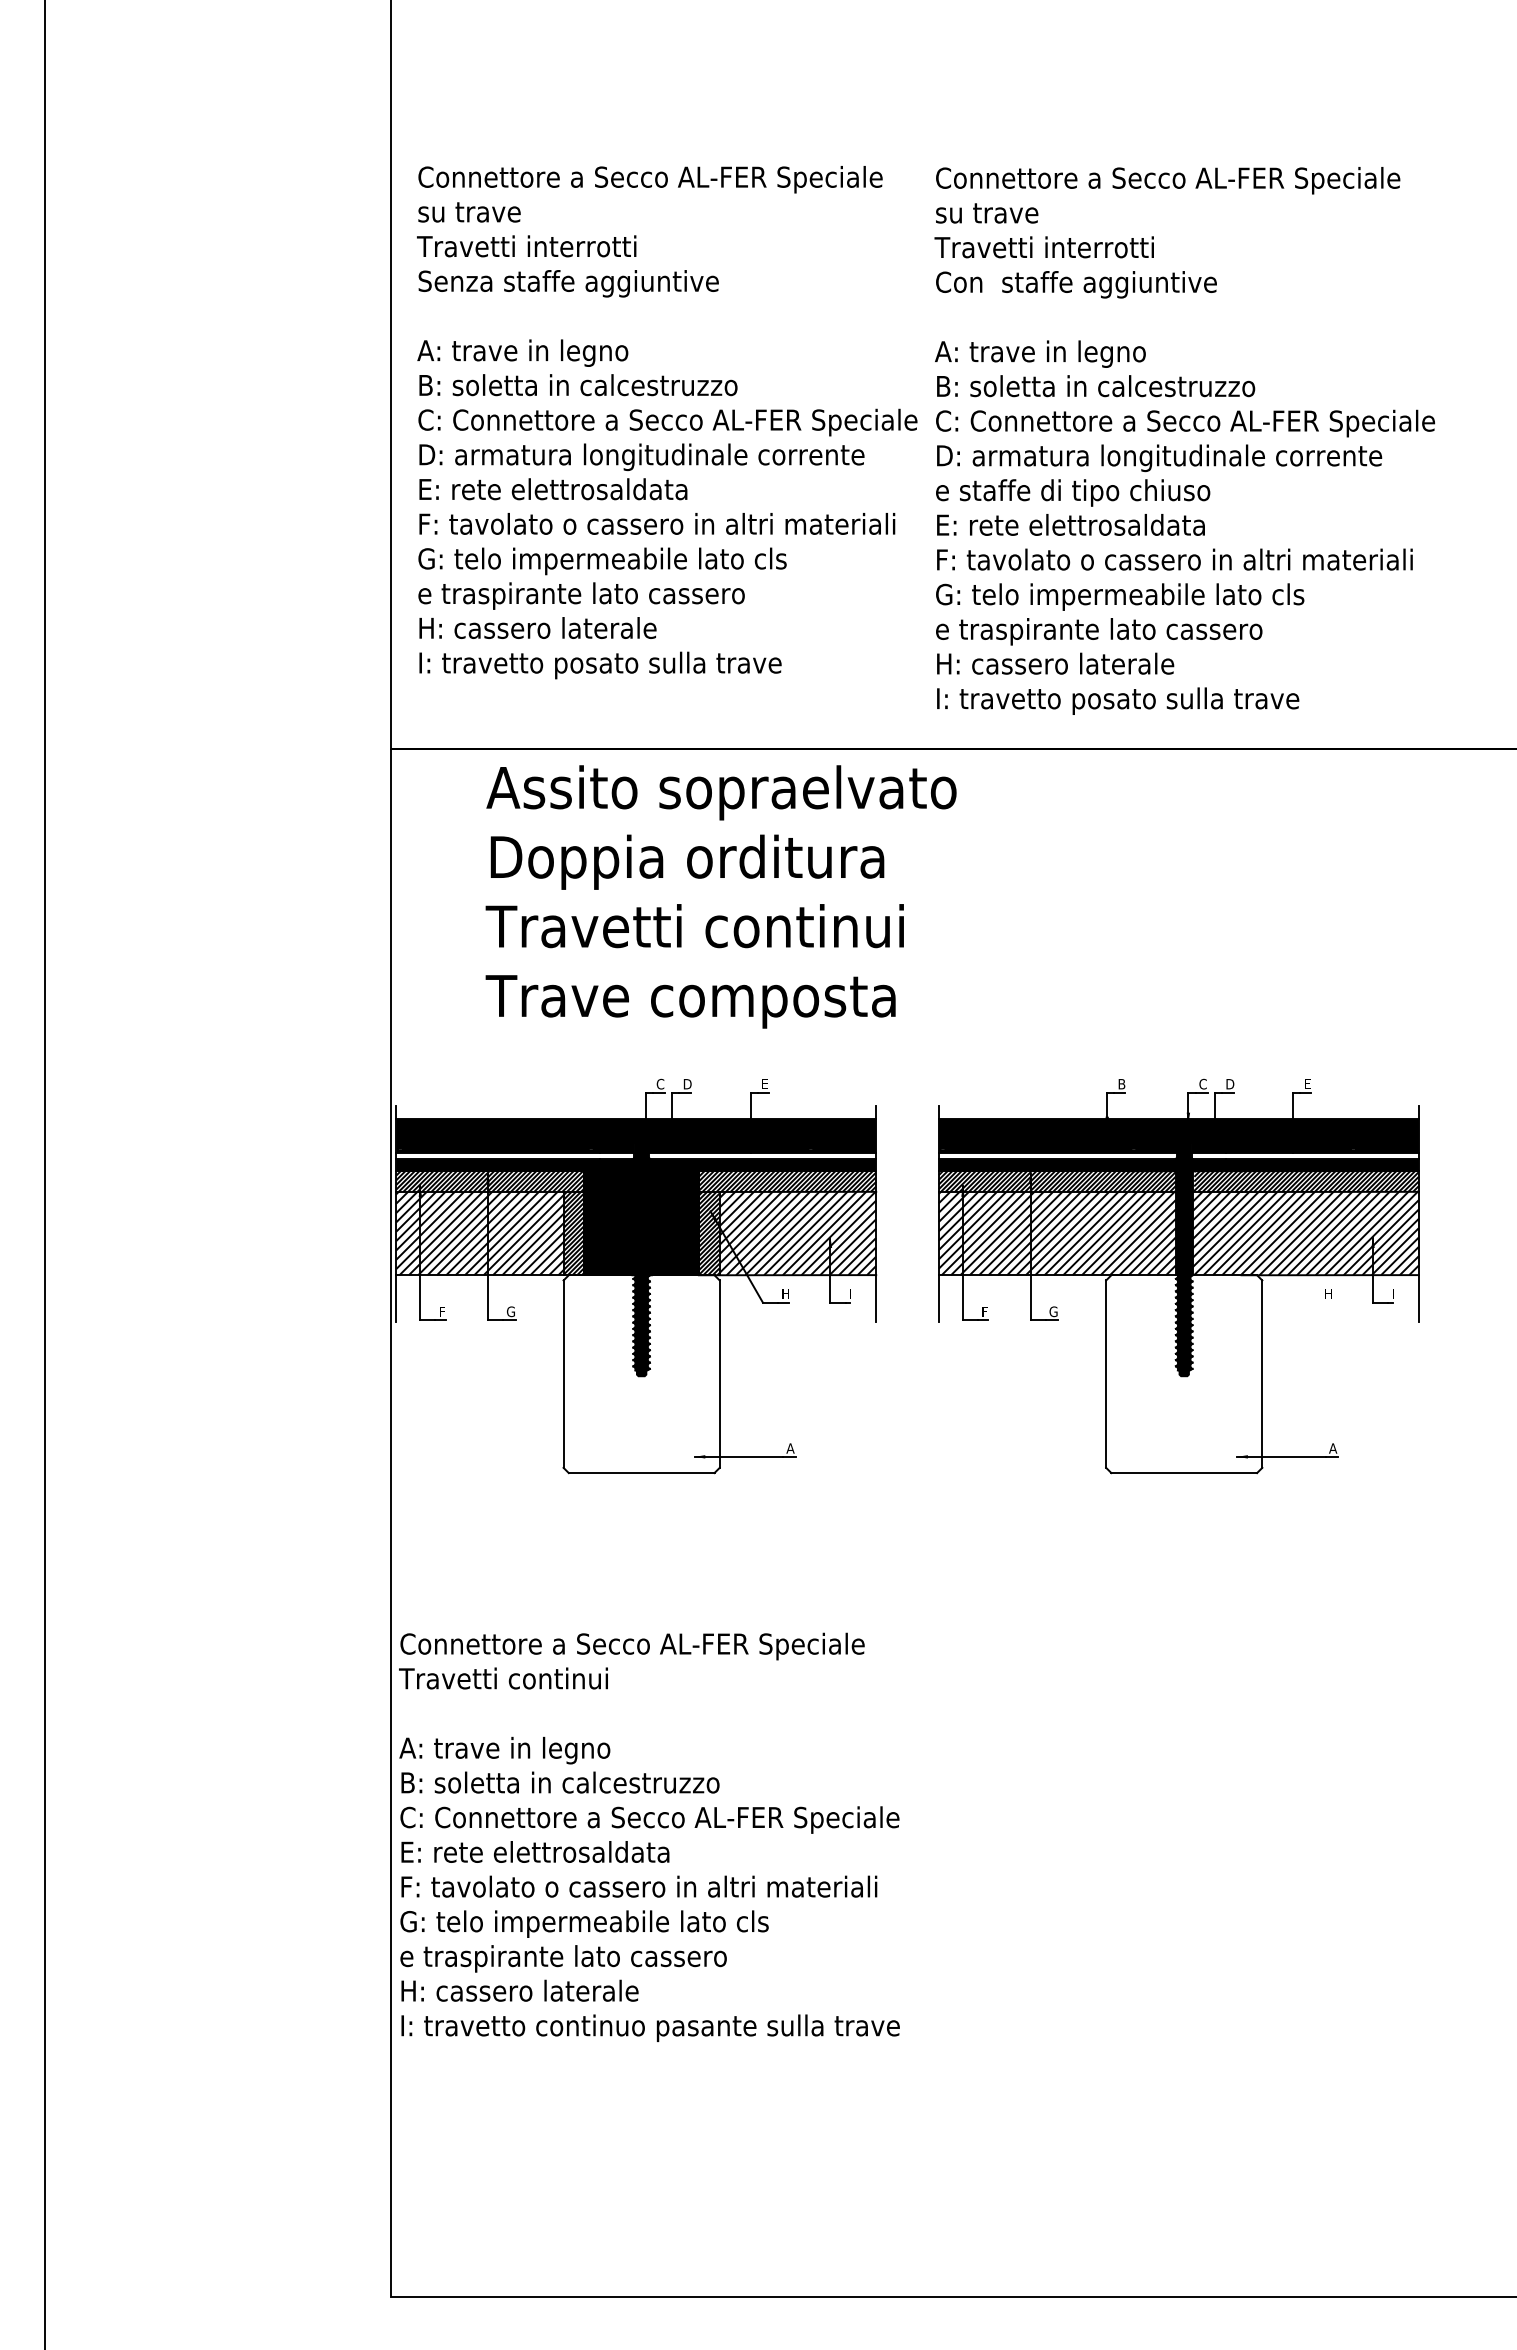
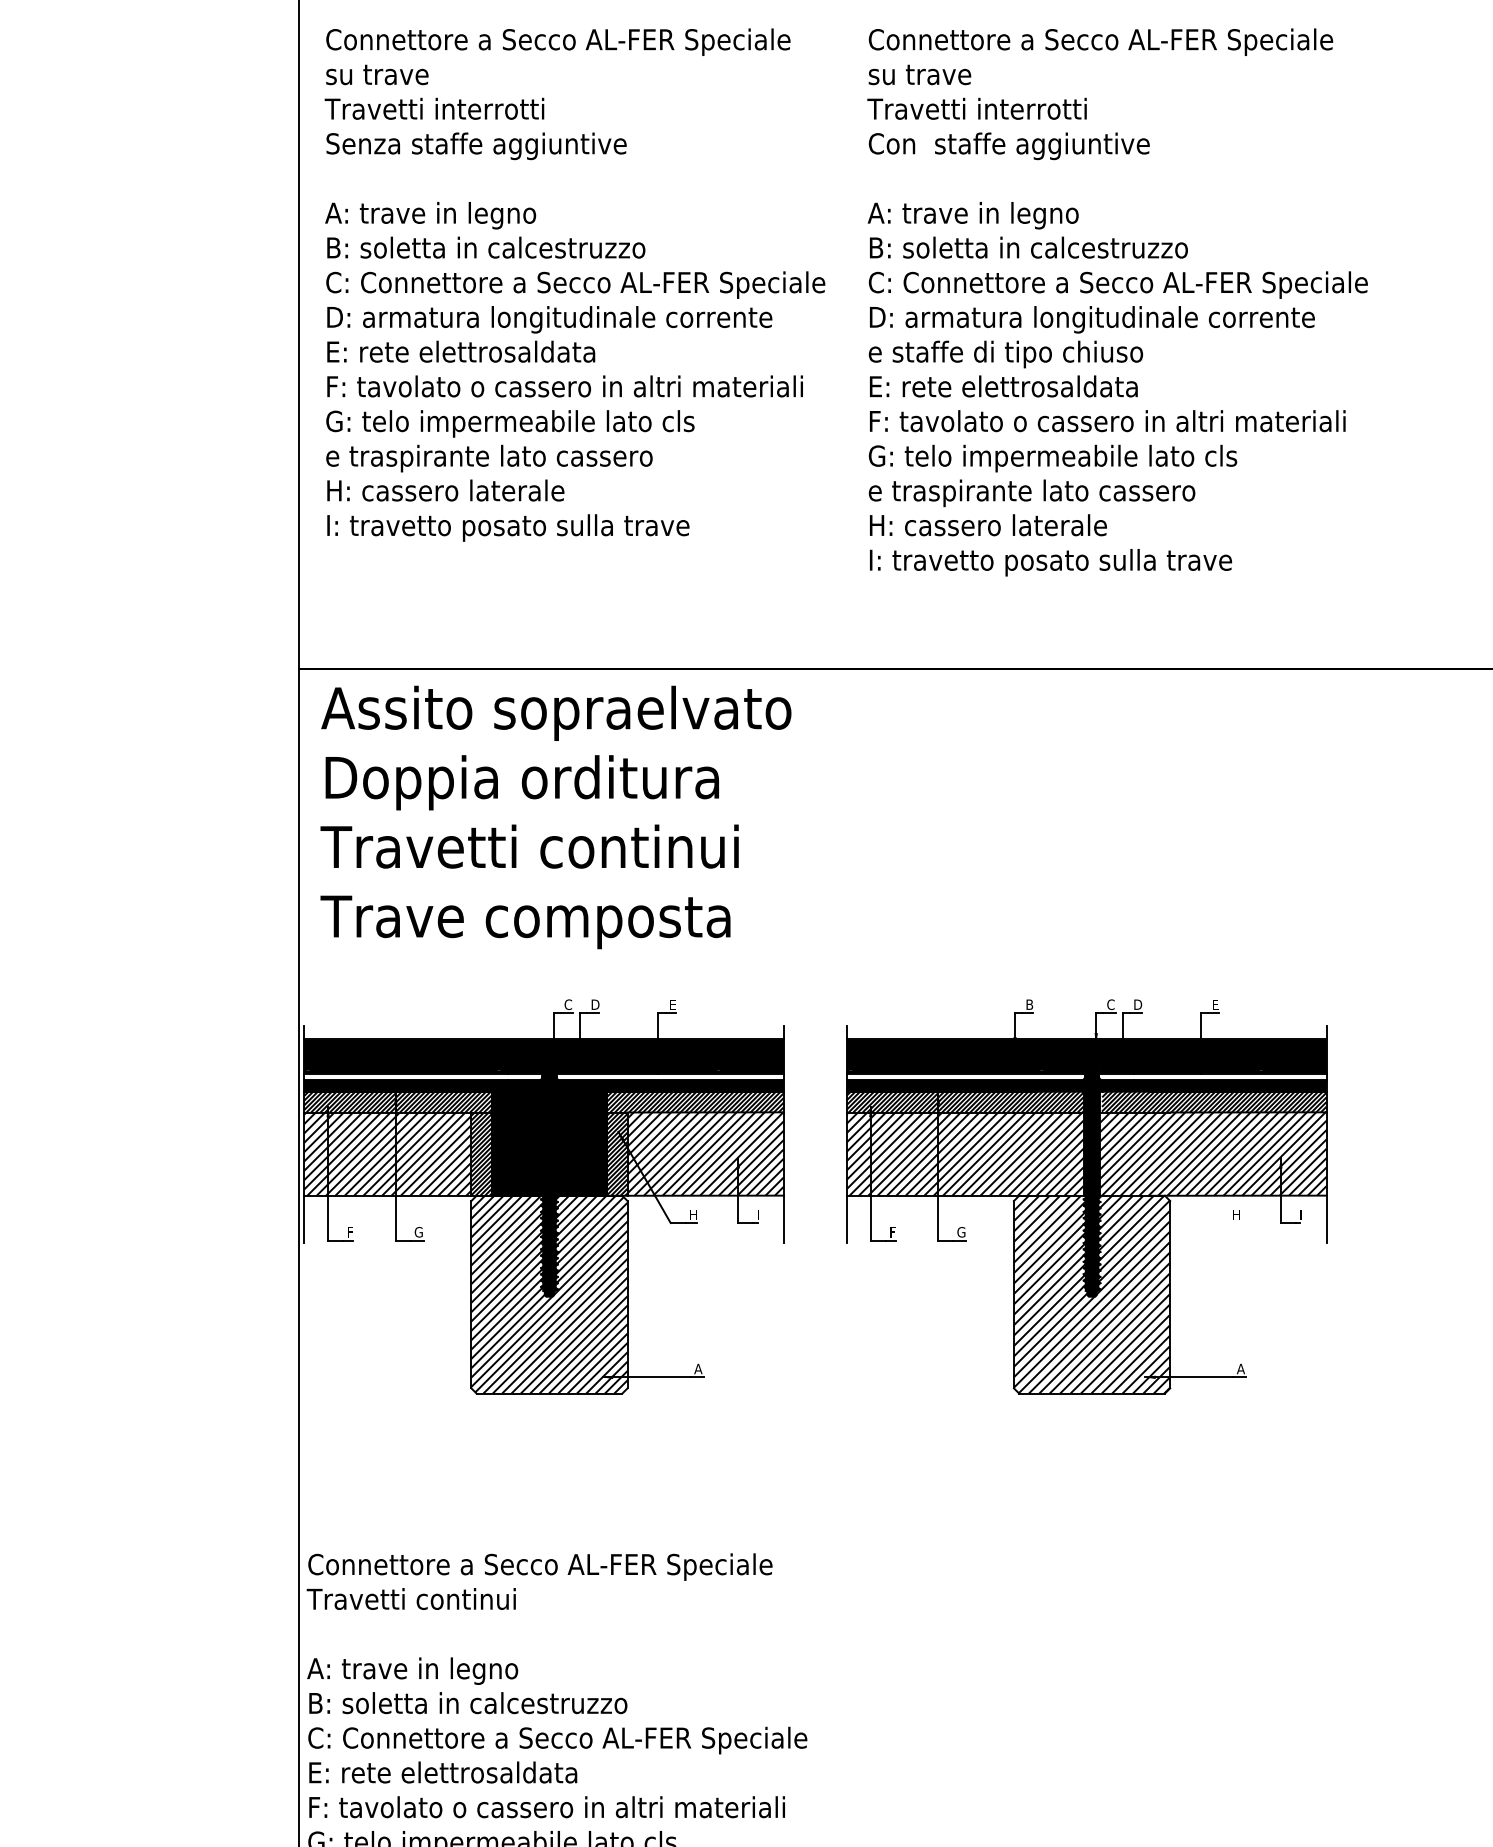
text: (667, 422) -> (575, 285), moved
text: (1184, 440) -> (1117, 302), moved
text: (720, 896) -> (555, 817), moved
hatch: (641, 1374) -> (549, 1295), added
hatch: (1184, 1374) -> (1092, 1295), added

